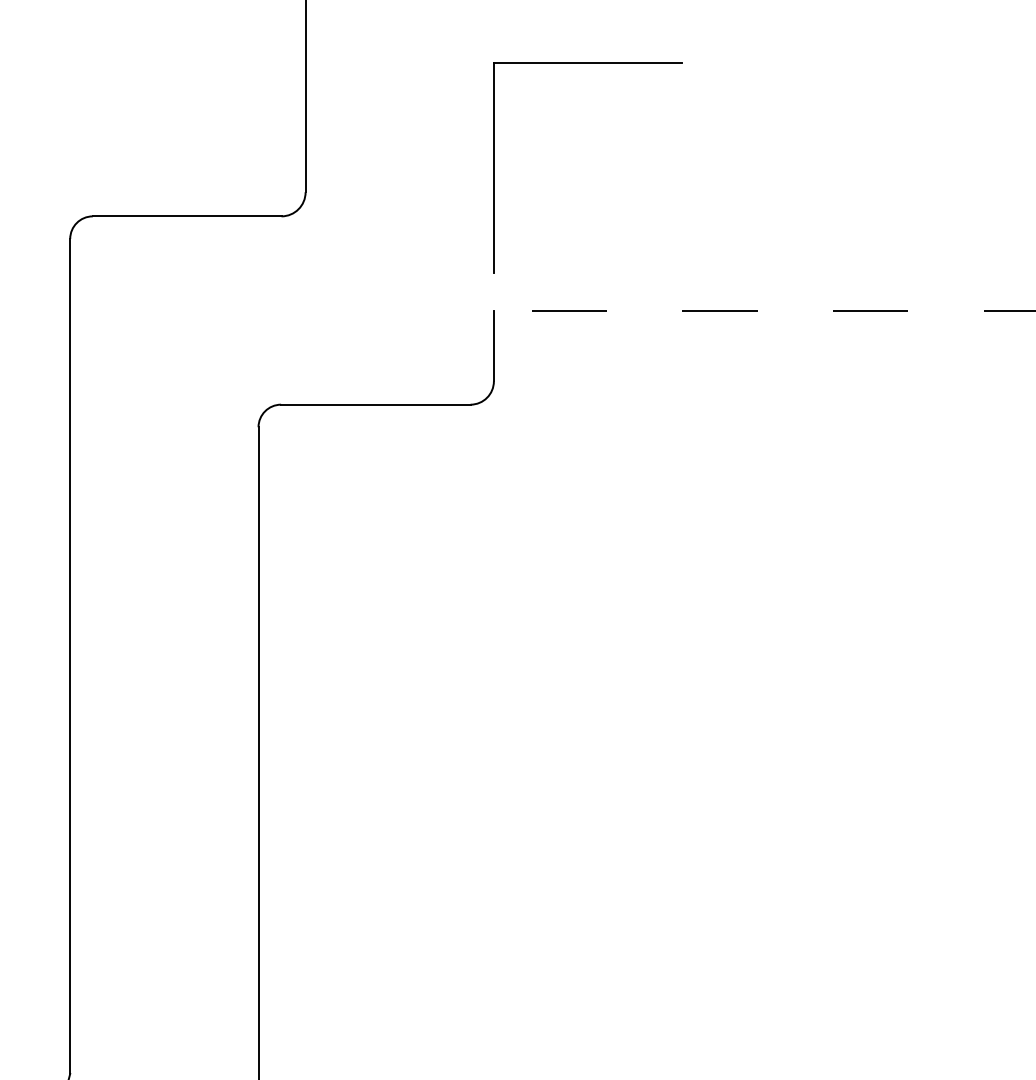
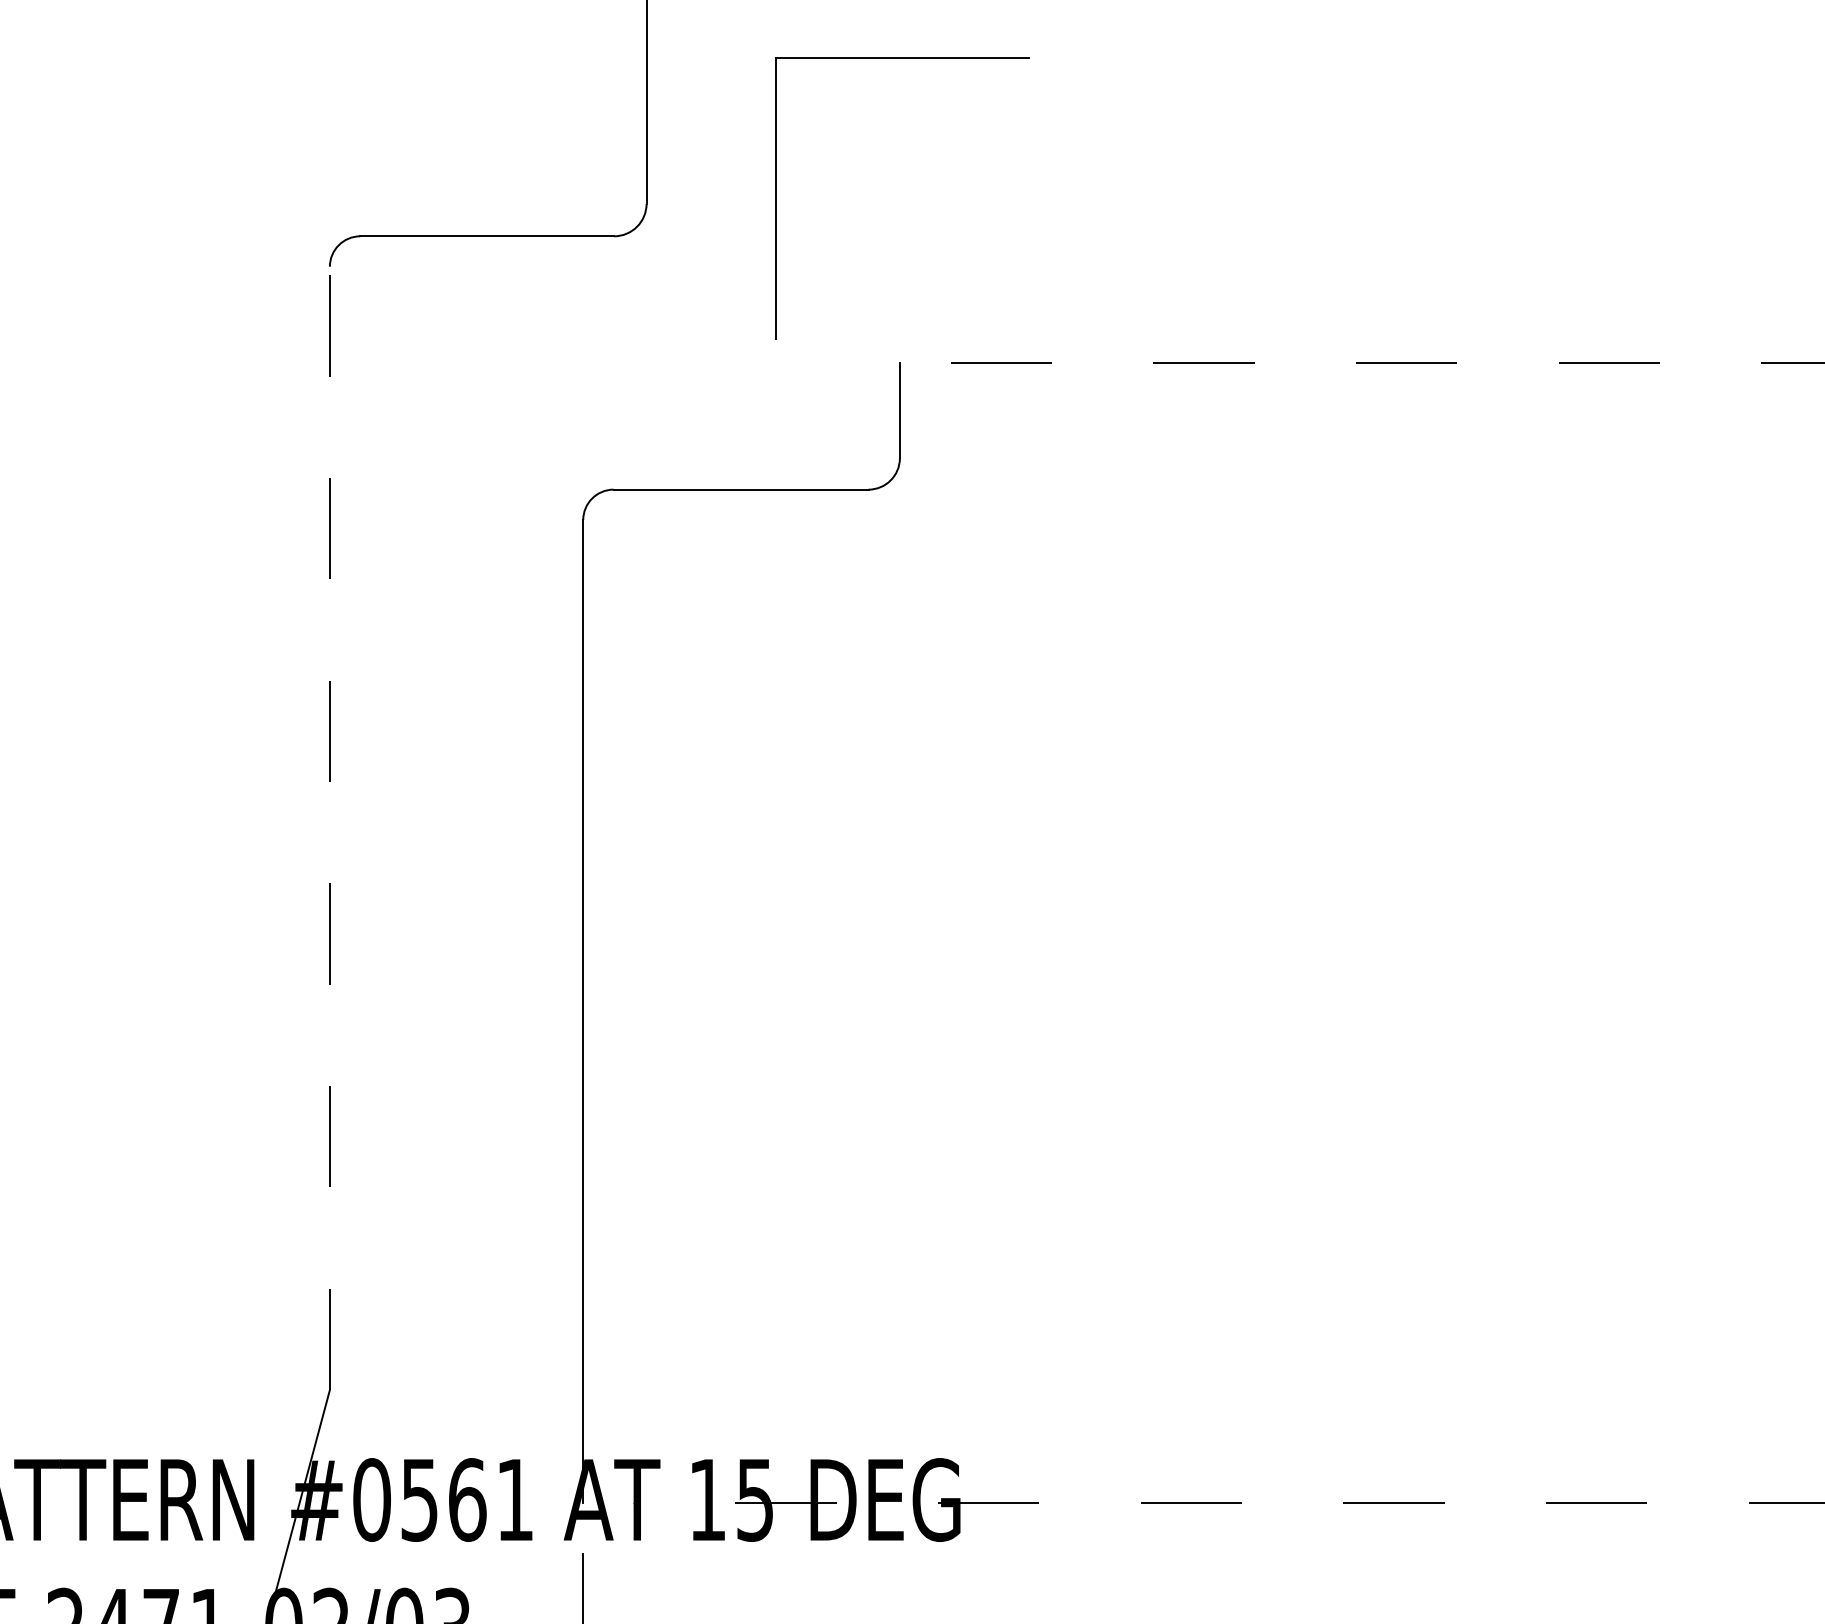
part: (494, 168) -> (776, 198), moved
line: (69, 656) -> (329, 828), solid -> dashed

